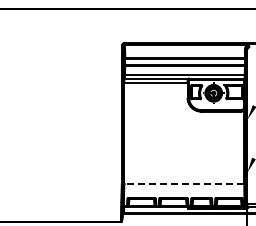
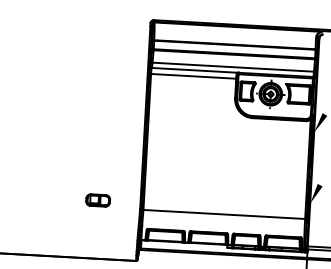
part: (90, 178) -> (98, 199), added
line: (184, 184) -> (224, 215), dashed -> solid

